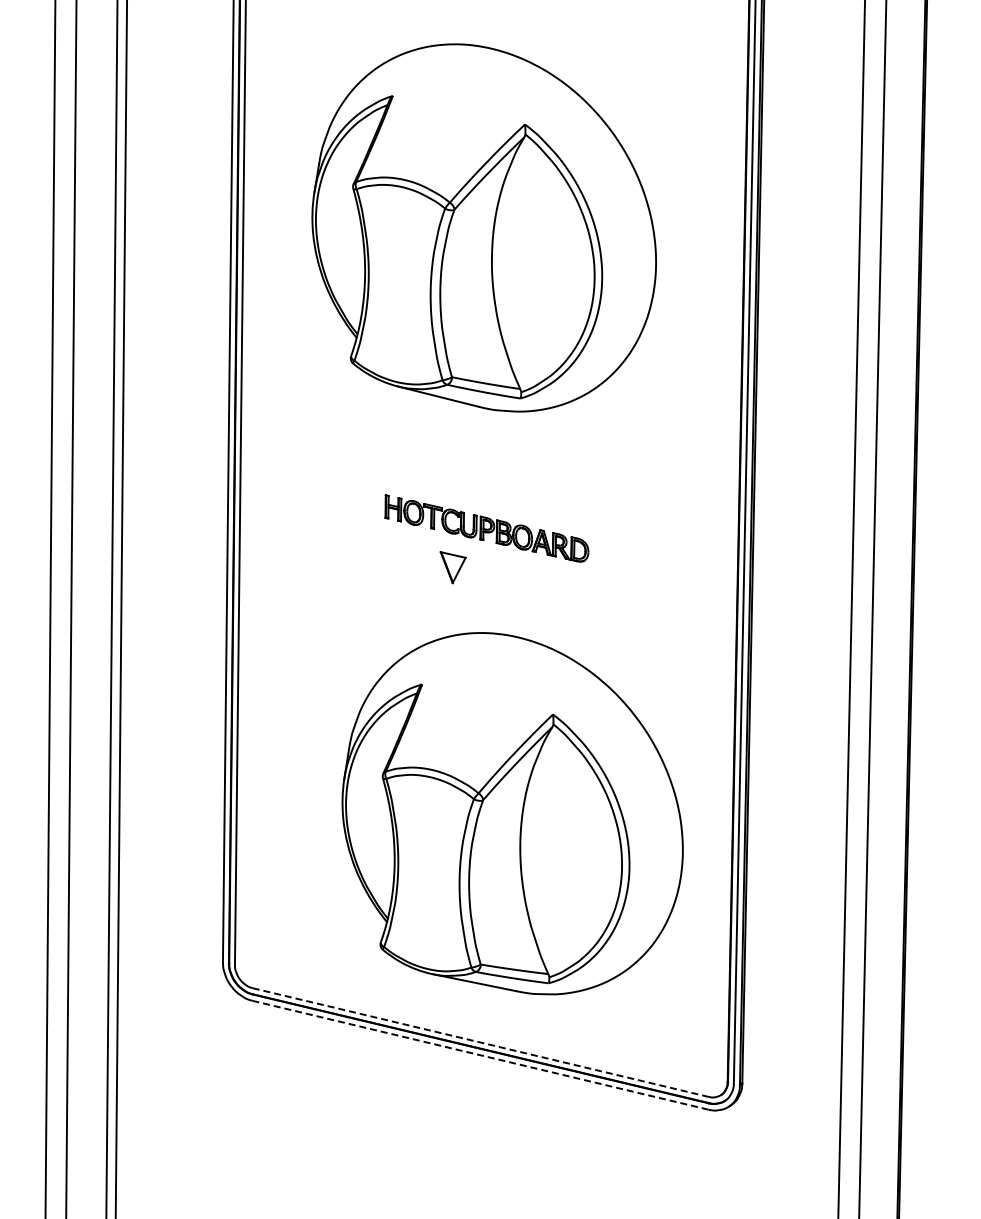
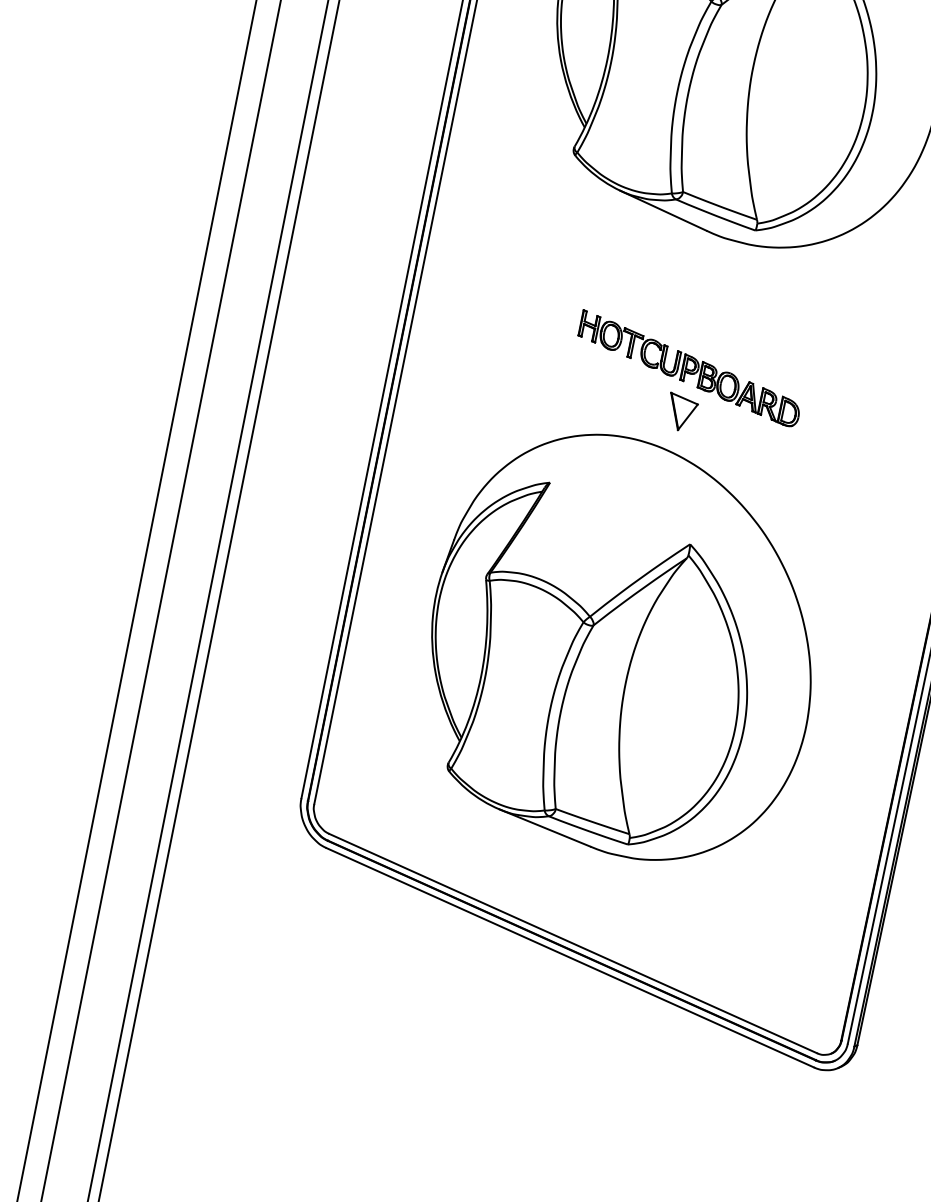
part: (452, 567) -> (681, 412), moved
part: (512, 813) -> (623, 646), moved
line: (481, 1042) -> (573, 943), dashed -> solid
line: (480, 1055) -> (570, 957), dashed -> solid

